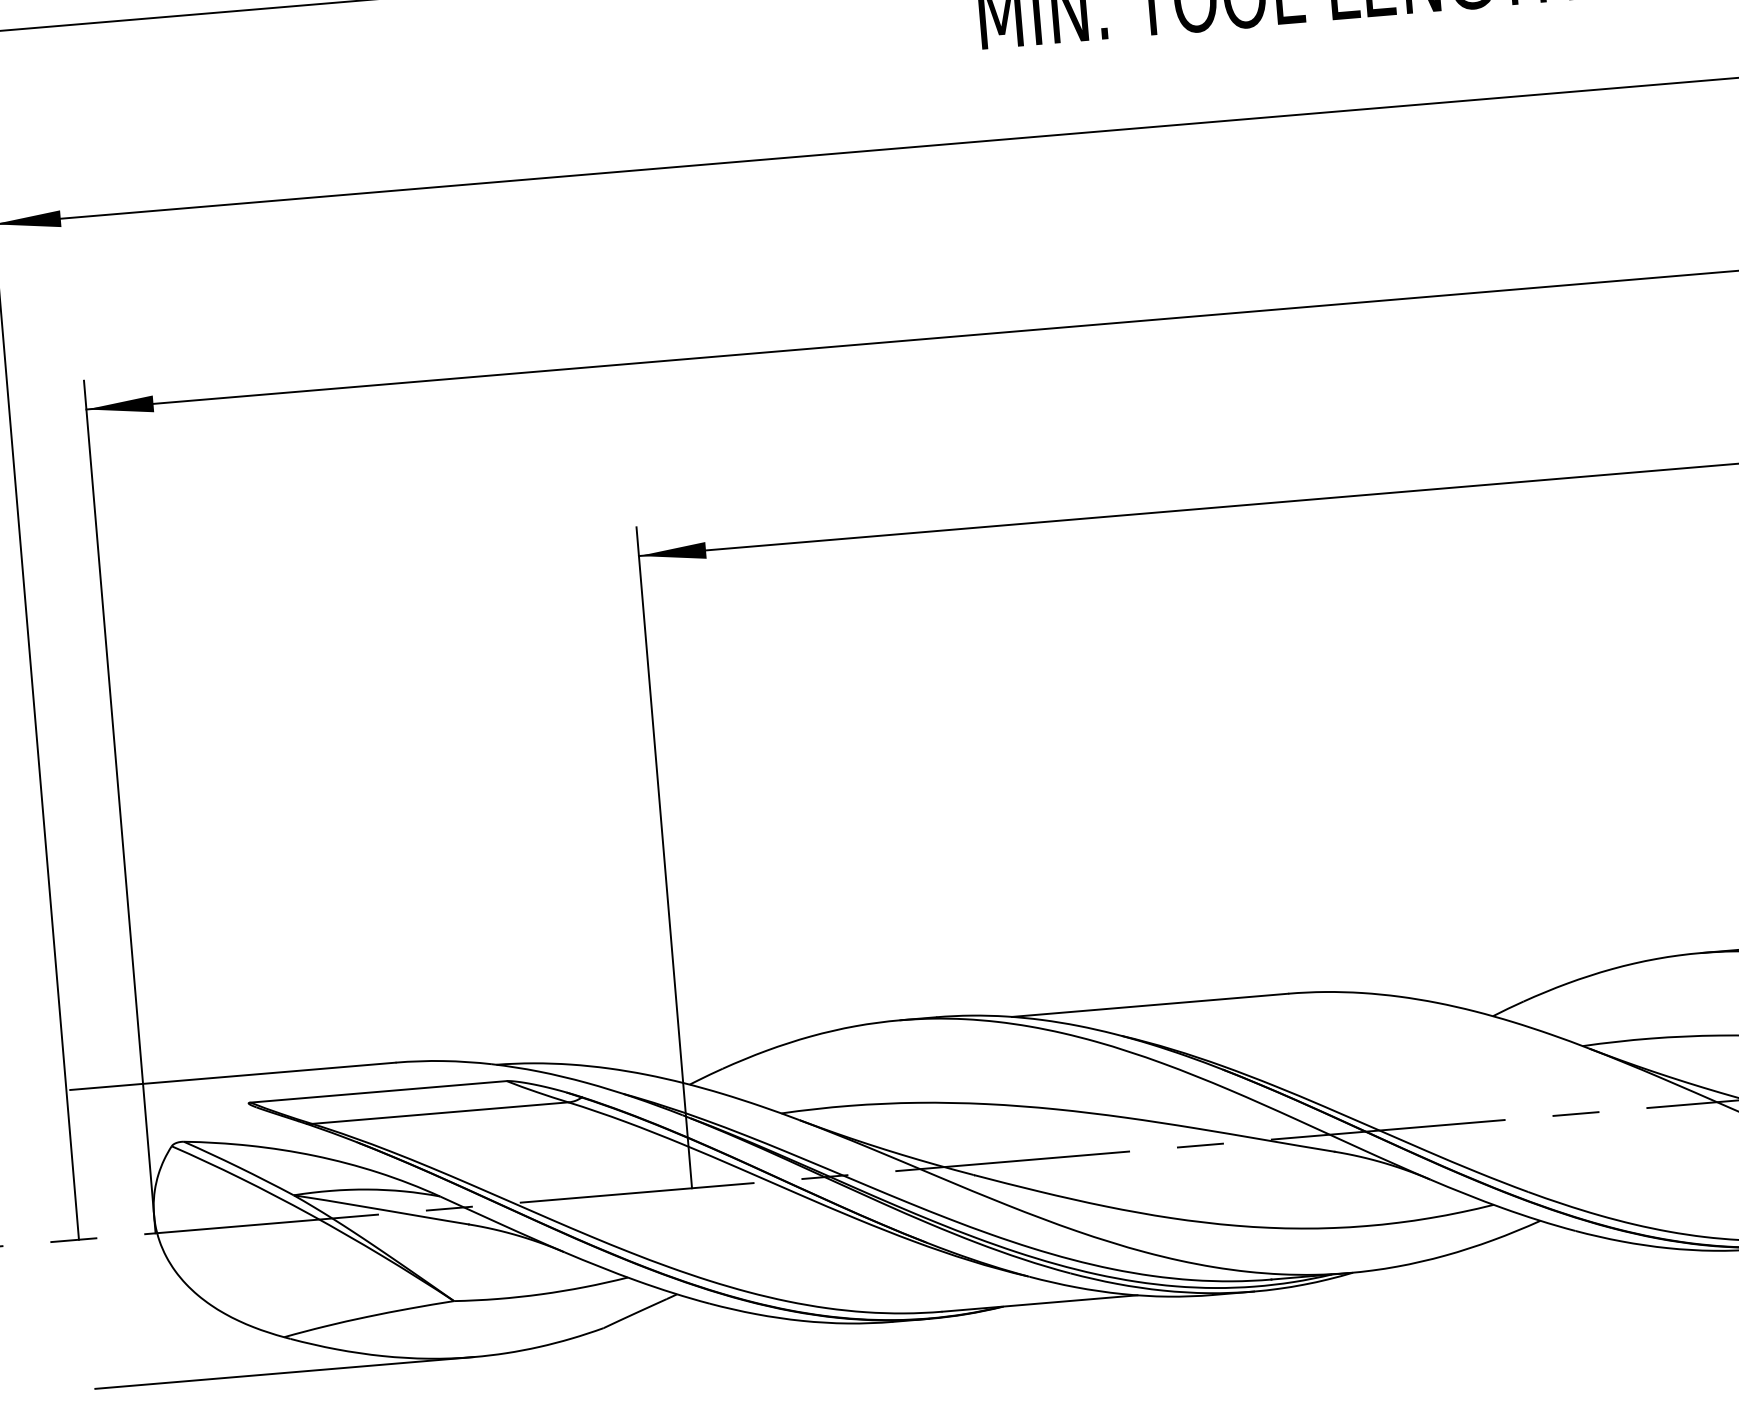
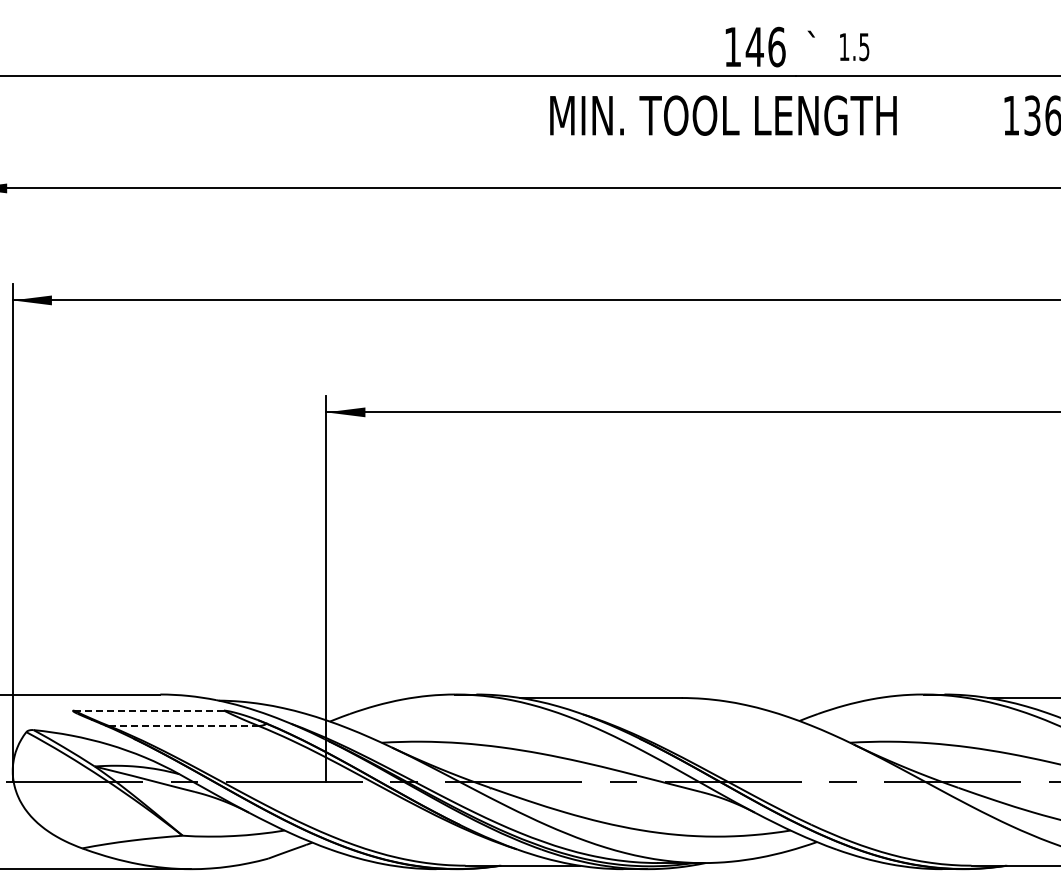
line: (379, 1091) -> (149, 710), solid -> dashed
line: (439, 1112) -> (183, 725), solid -> dashed

